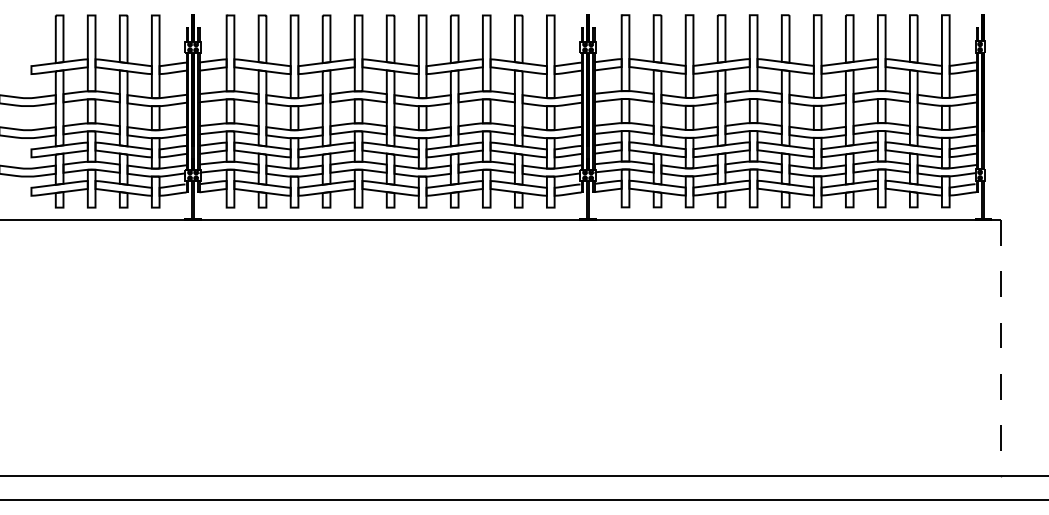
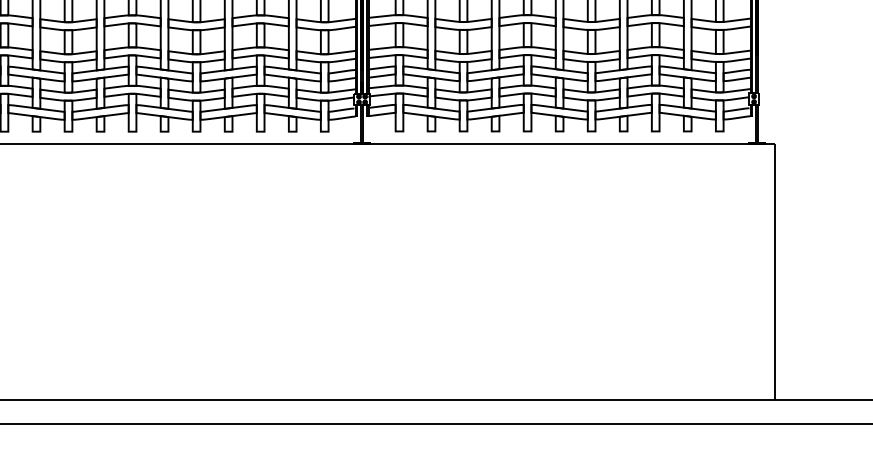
line: (1000, 348) -> (774, 272), dashed -> solid

